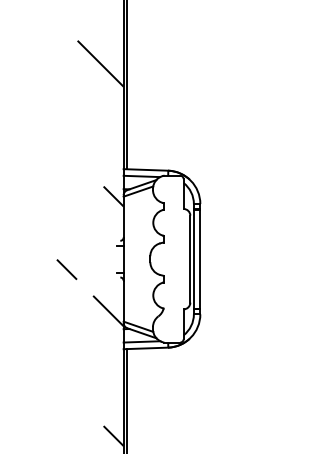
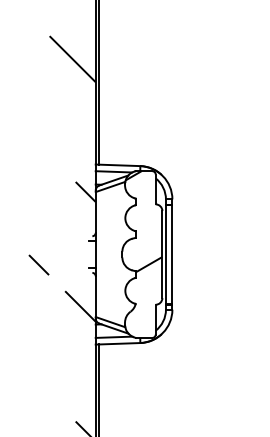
hatch: (171, 226) -> (143, 221), added

